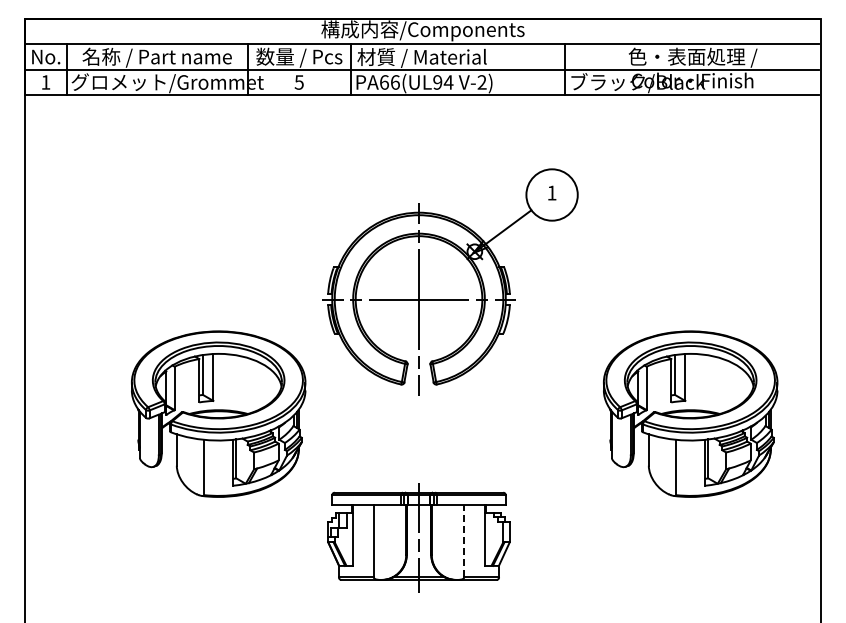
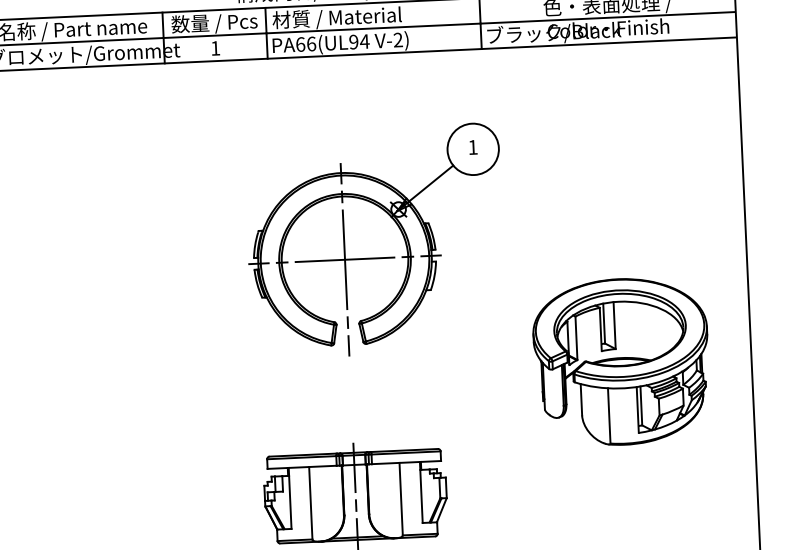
text: (298, 82) -> (214, 48), 5 -> 1
part: (218, 413) -> (149, 382), removed
line: (464, 540) -> (401, 498), dashed -> solid

